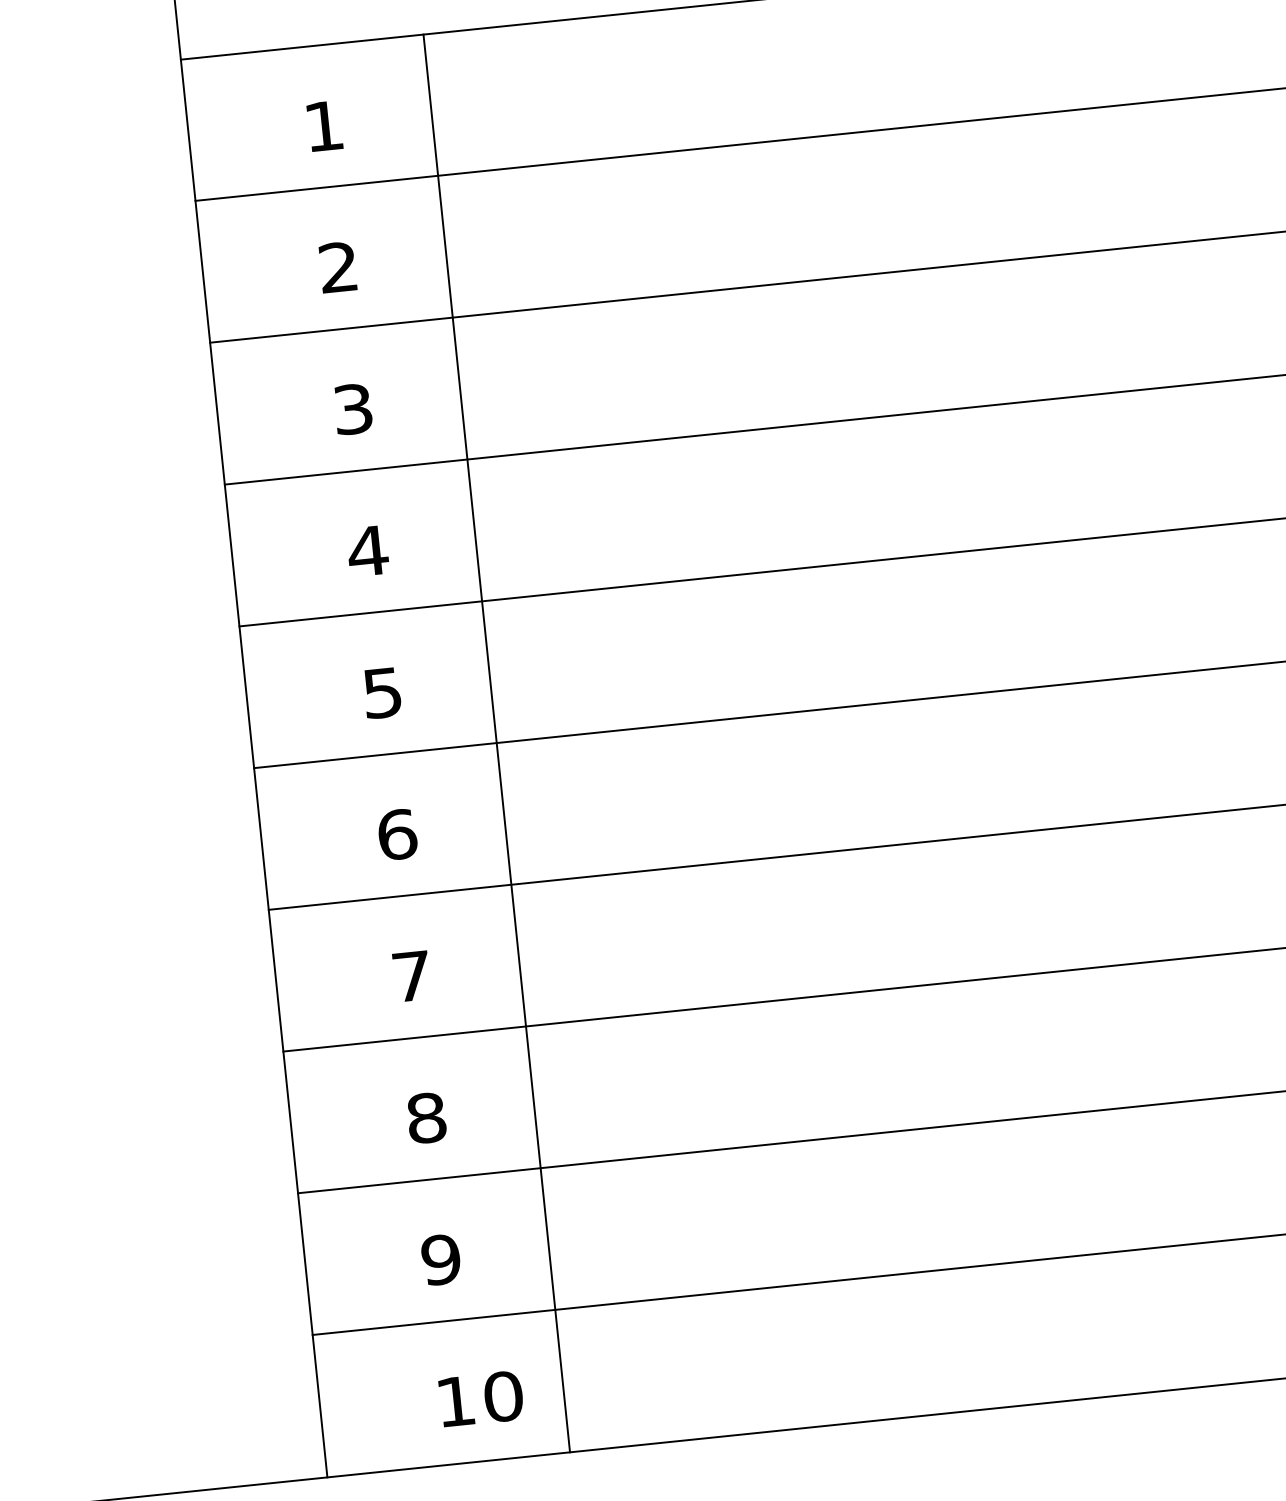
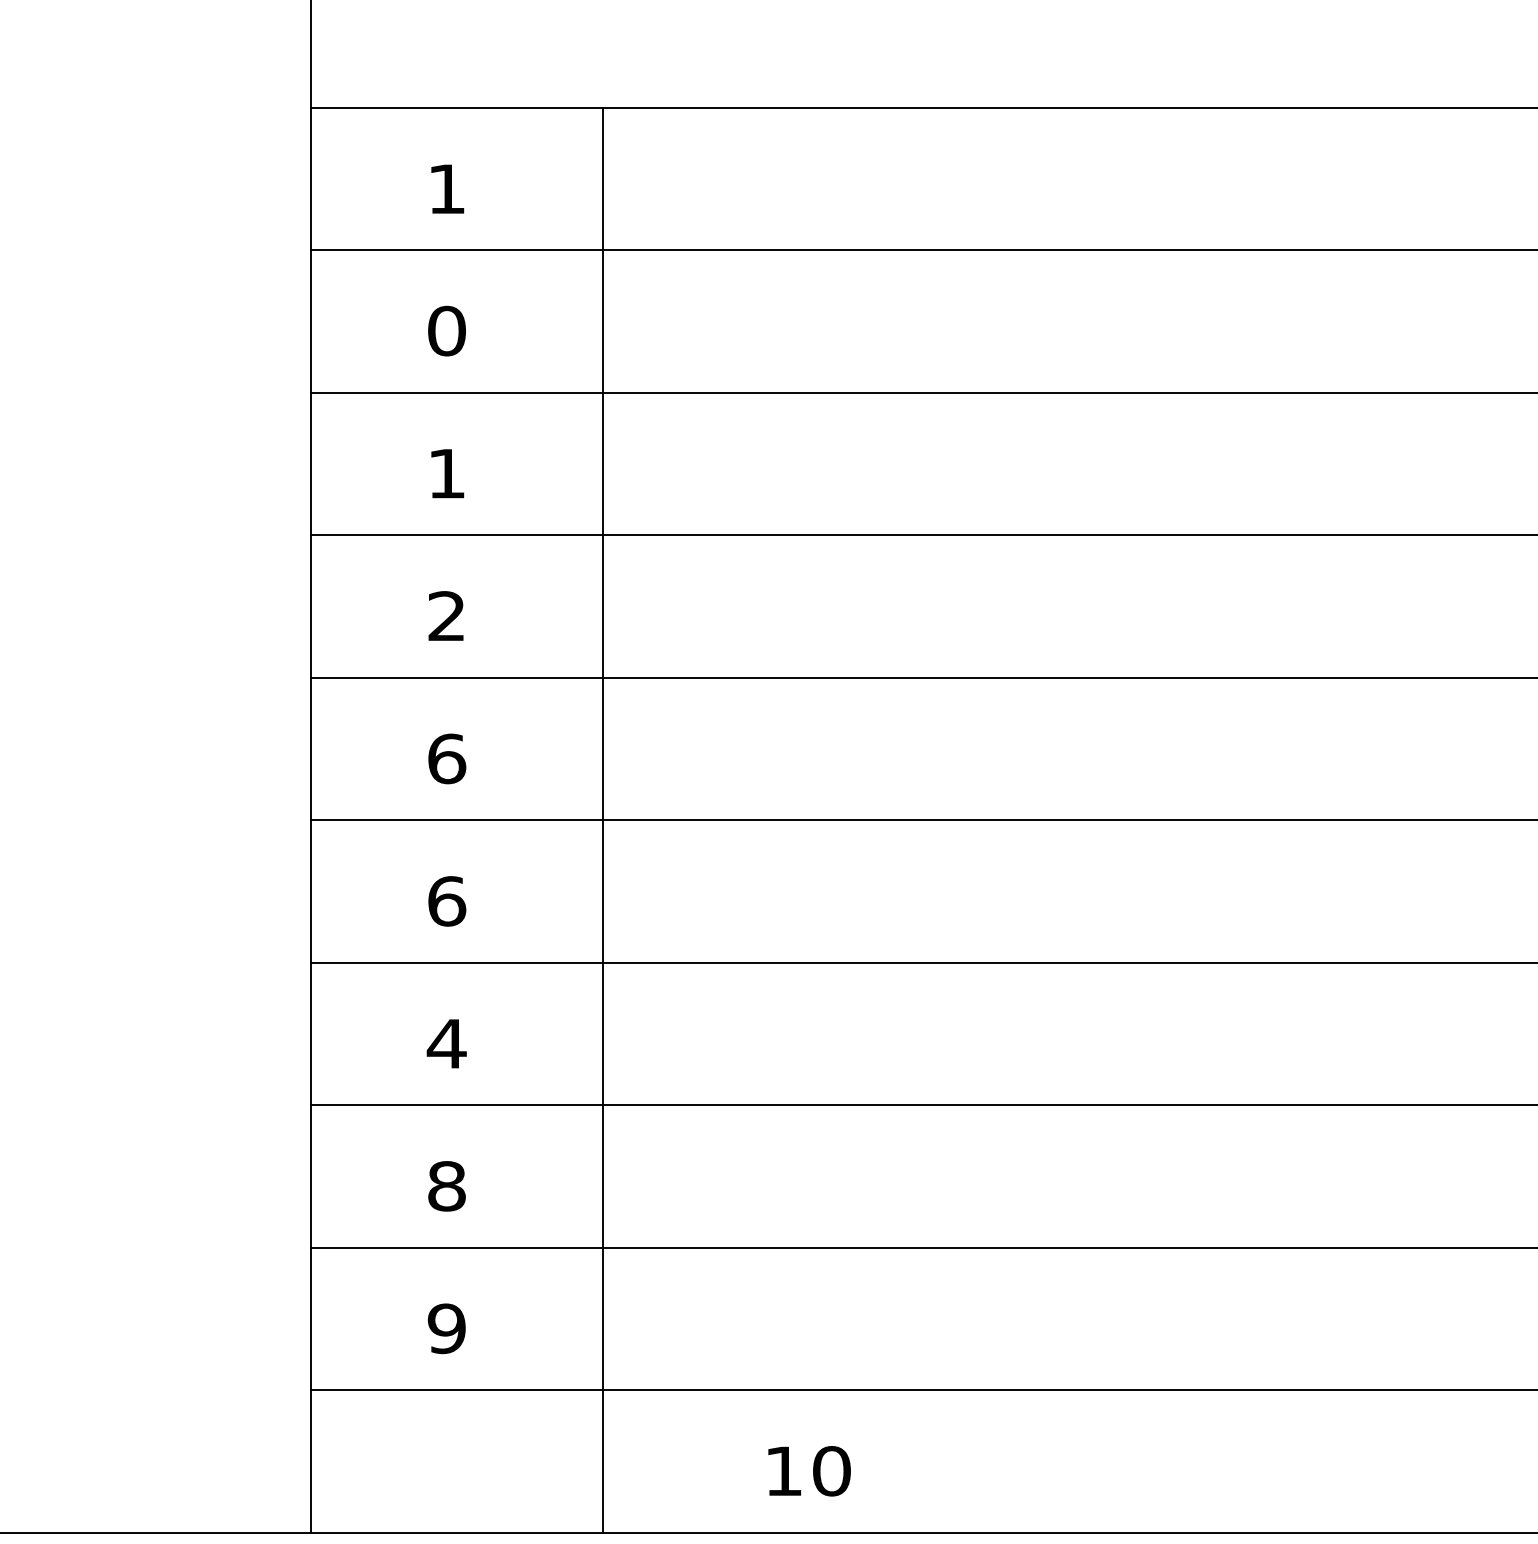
text: (338, 266) -> (446, 330), 2 -> 0
text: (352, 409) -> (446, 473), 3 -> 1
text: (367, 550) -> (446, 615), 4 -> 2
text: (383, 692) -> (447, 758), 5 -> 6
line: (497, 743) -> (603, 820), moved
text: (411, 976) -> (446, 1043), 7 -> 4
text: (481, 1399) -> (809, 1471), moved

